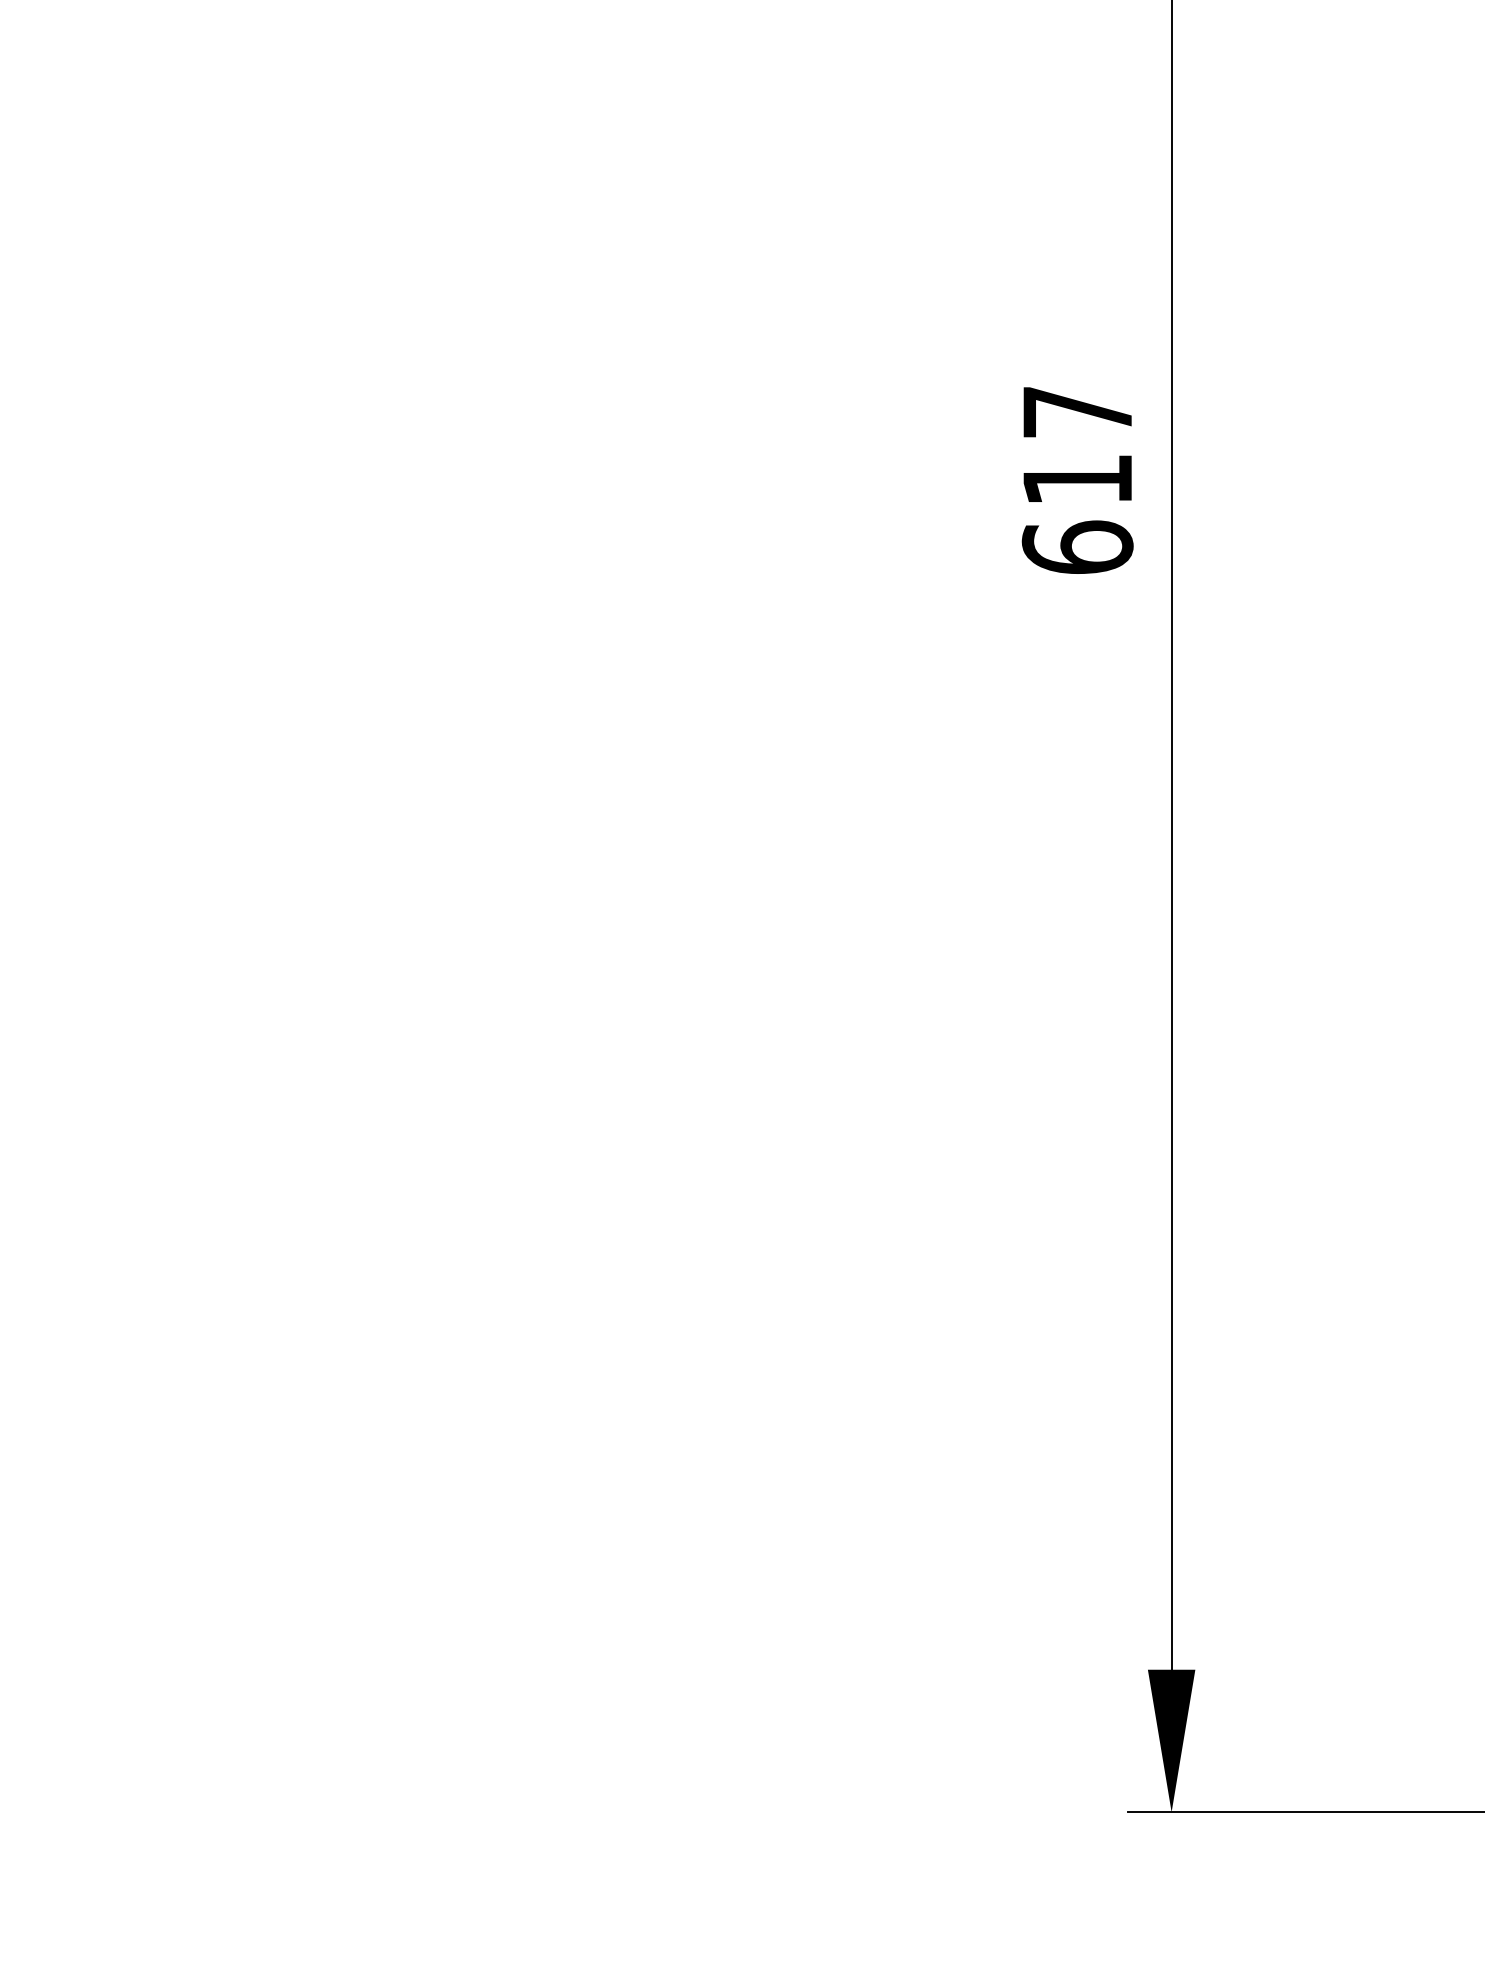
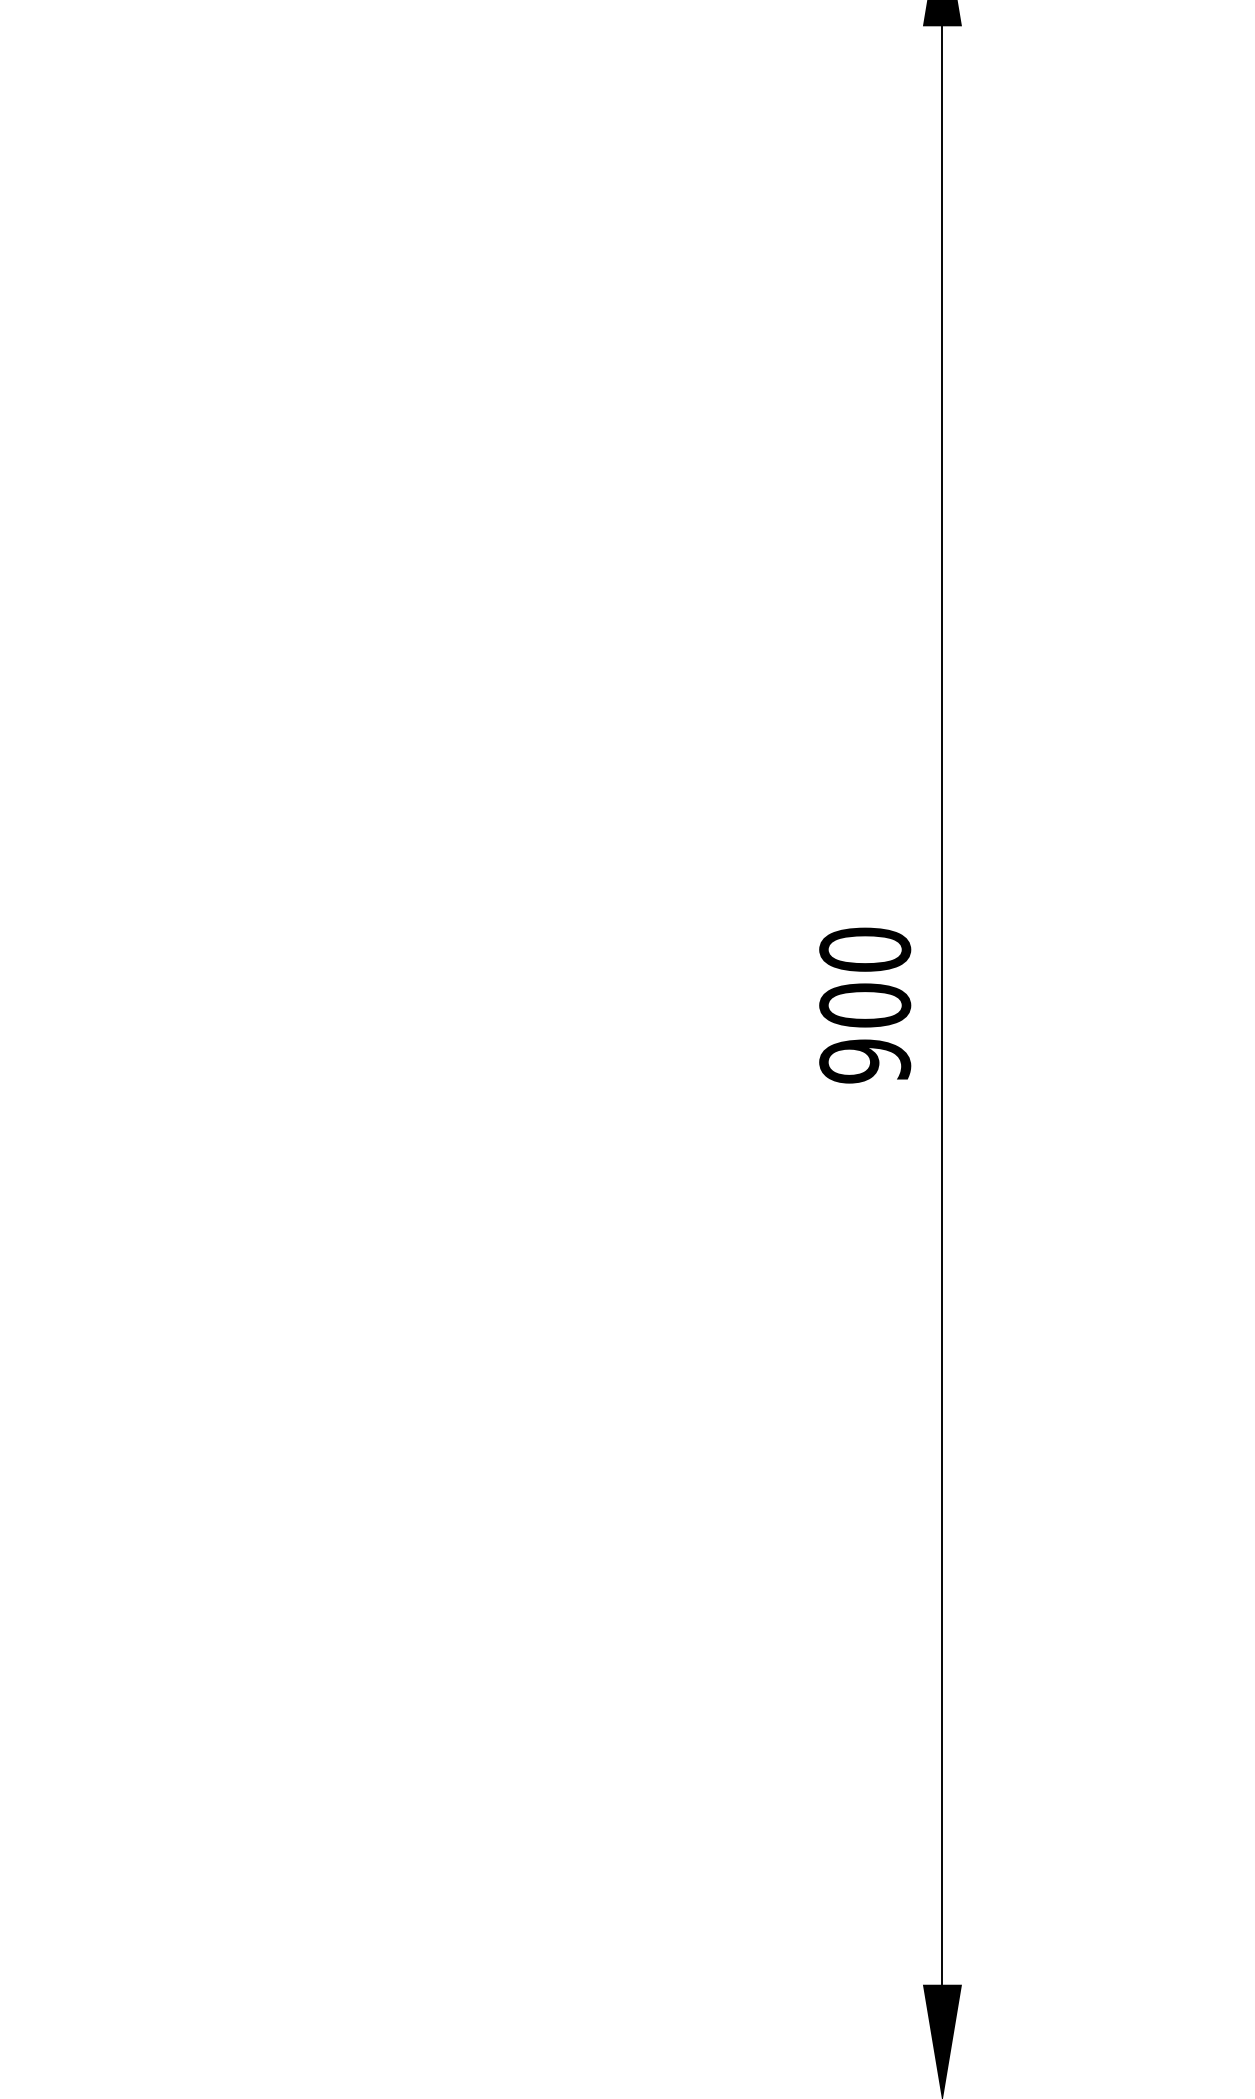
text: (1078, 479) -> (865, 1005), 617 -> 900

